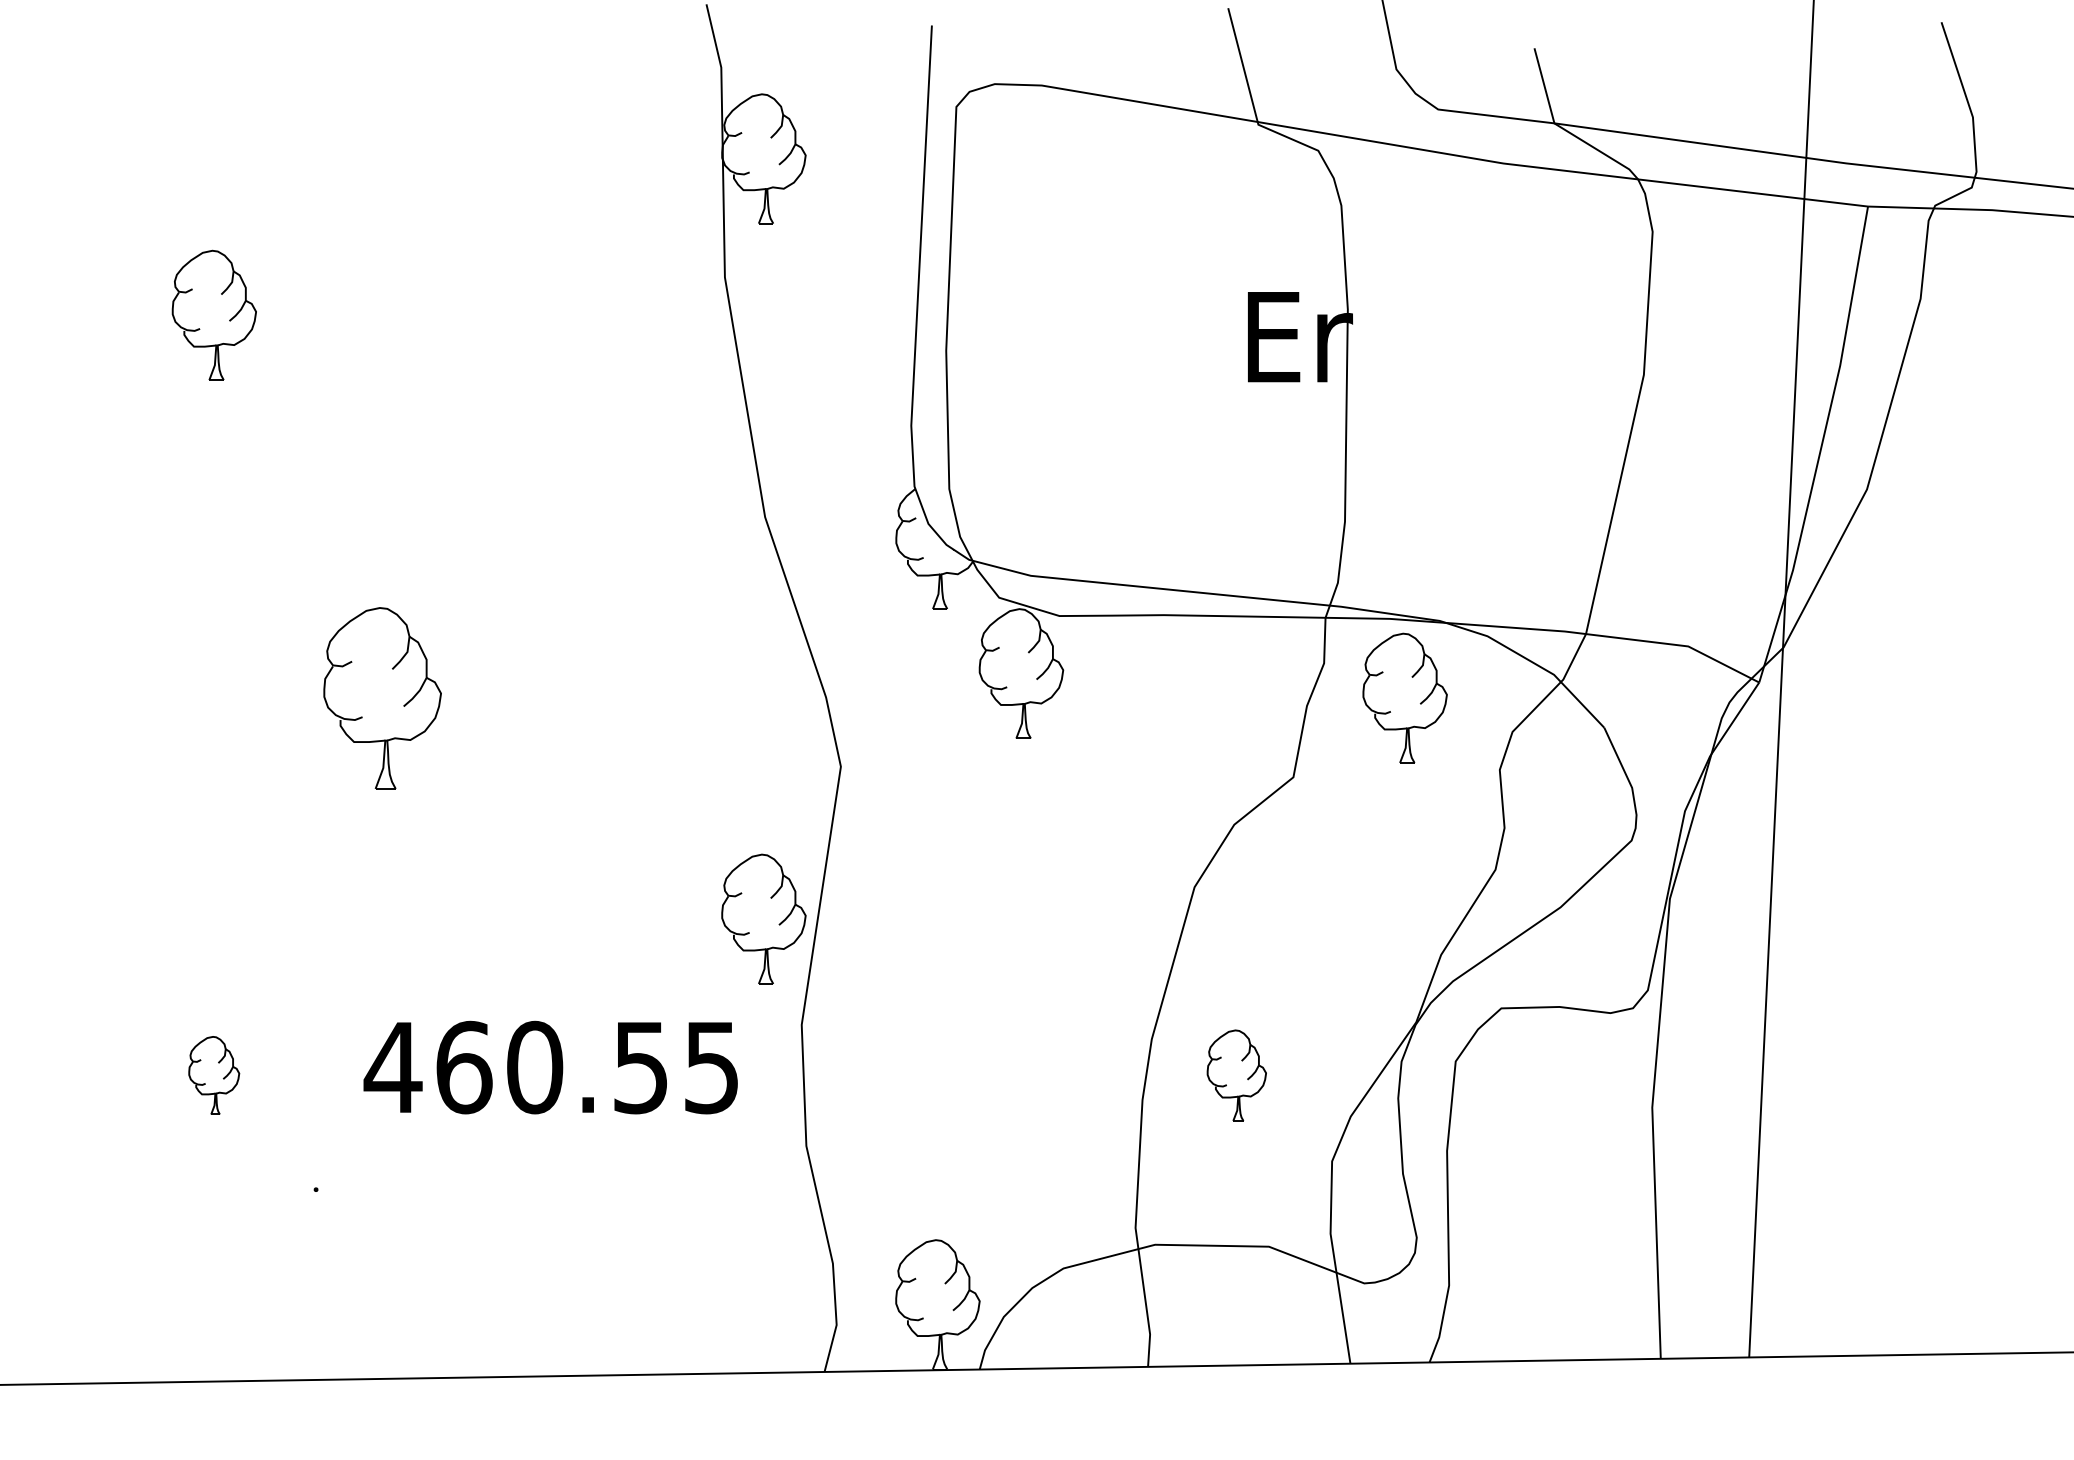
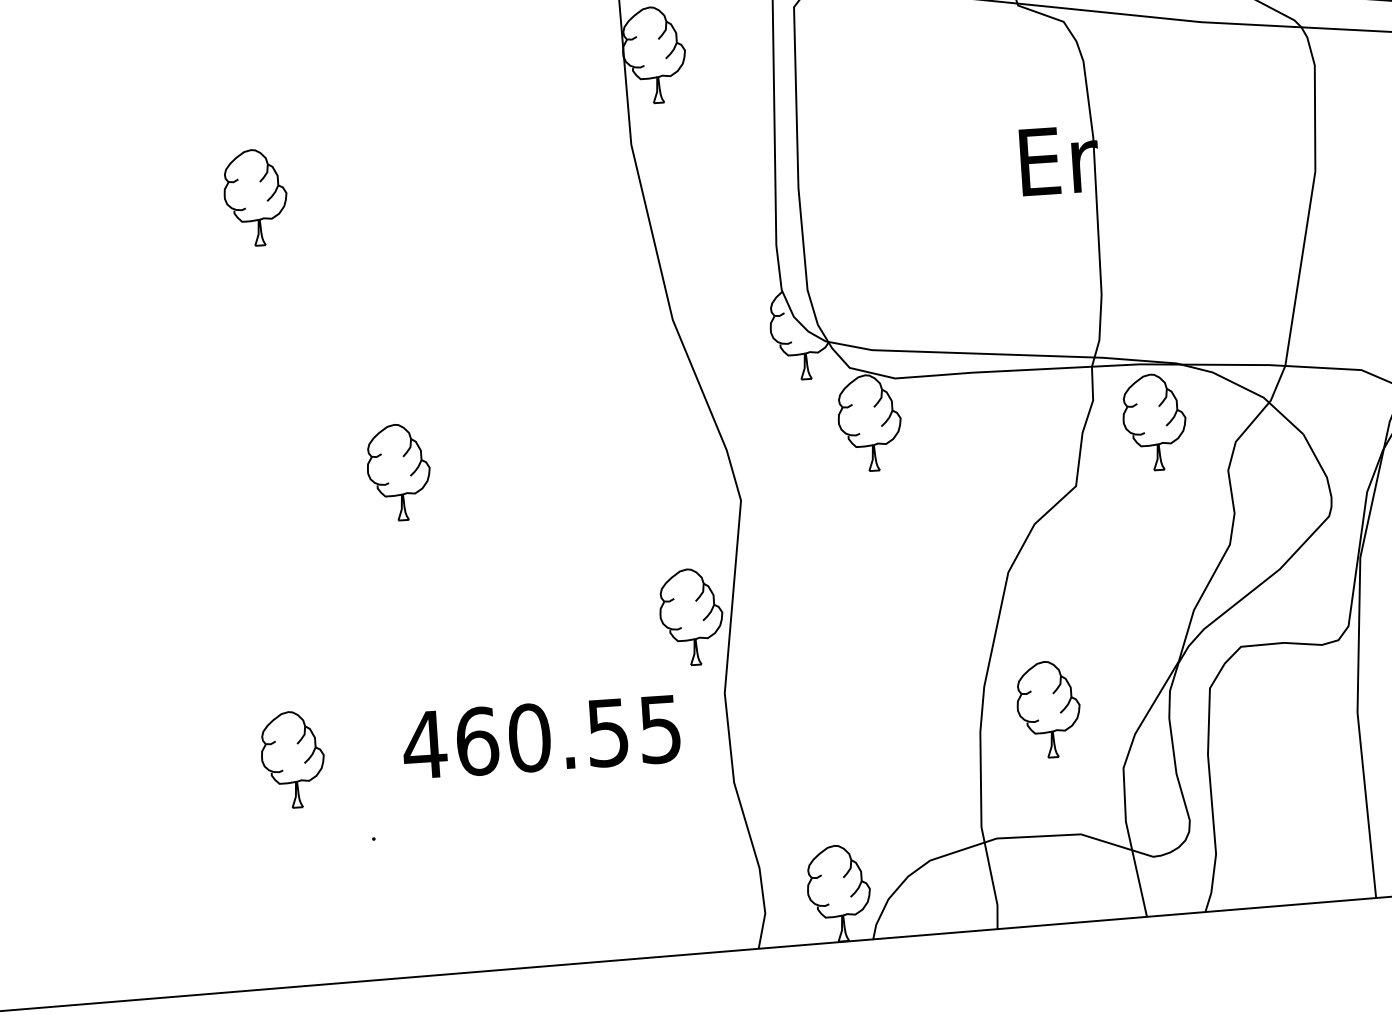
part: (382, 697) -> (398, 471), size x0.71
part: (213, 1075) -> (292, 759), size x1.67
part: (1236, 1075) -> (1048, 709), size x1.43

